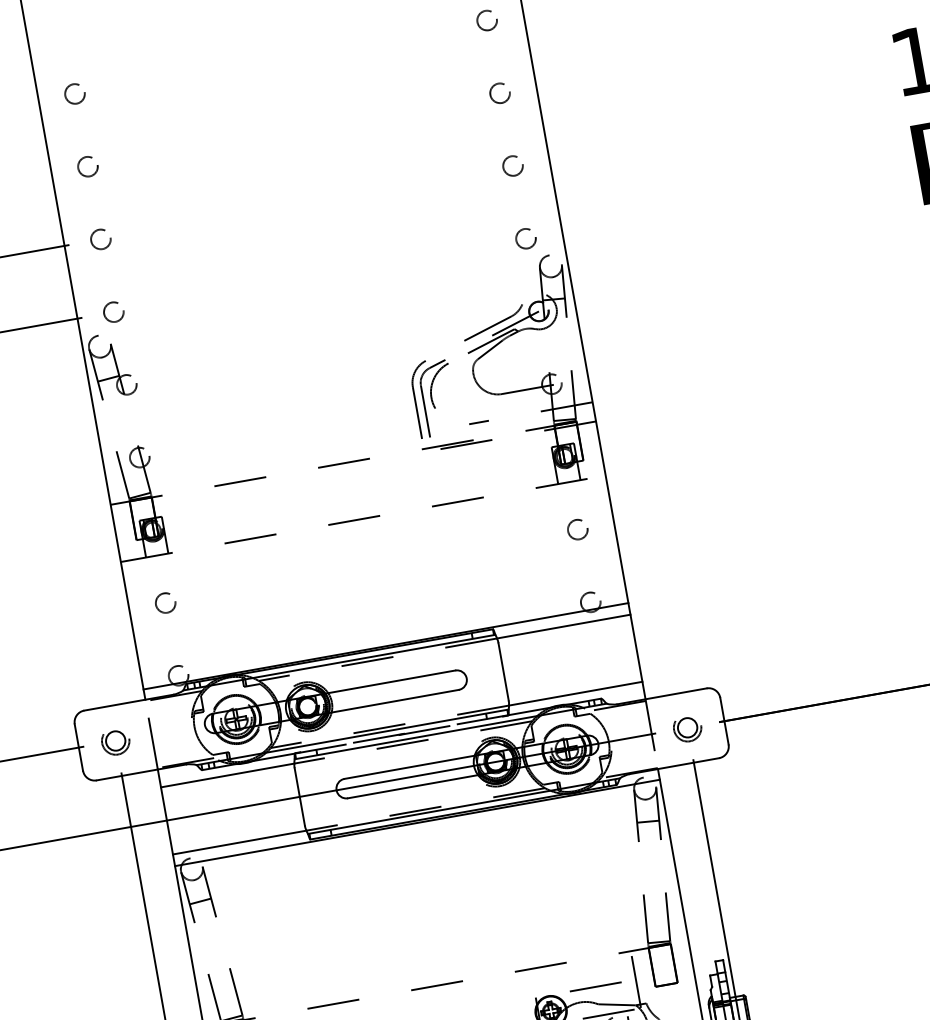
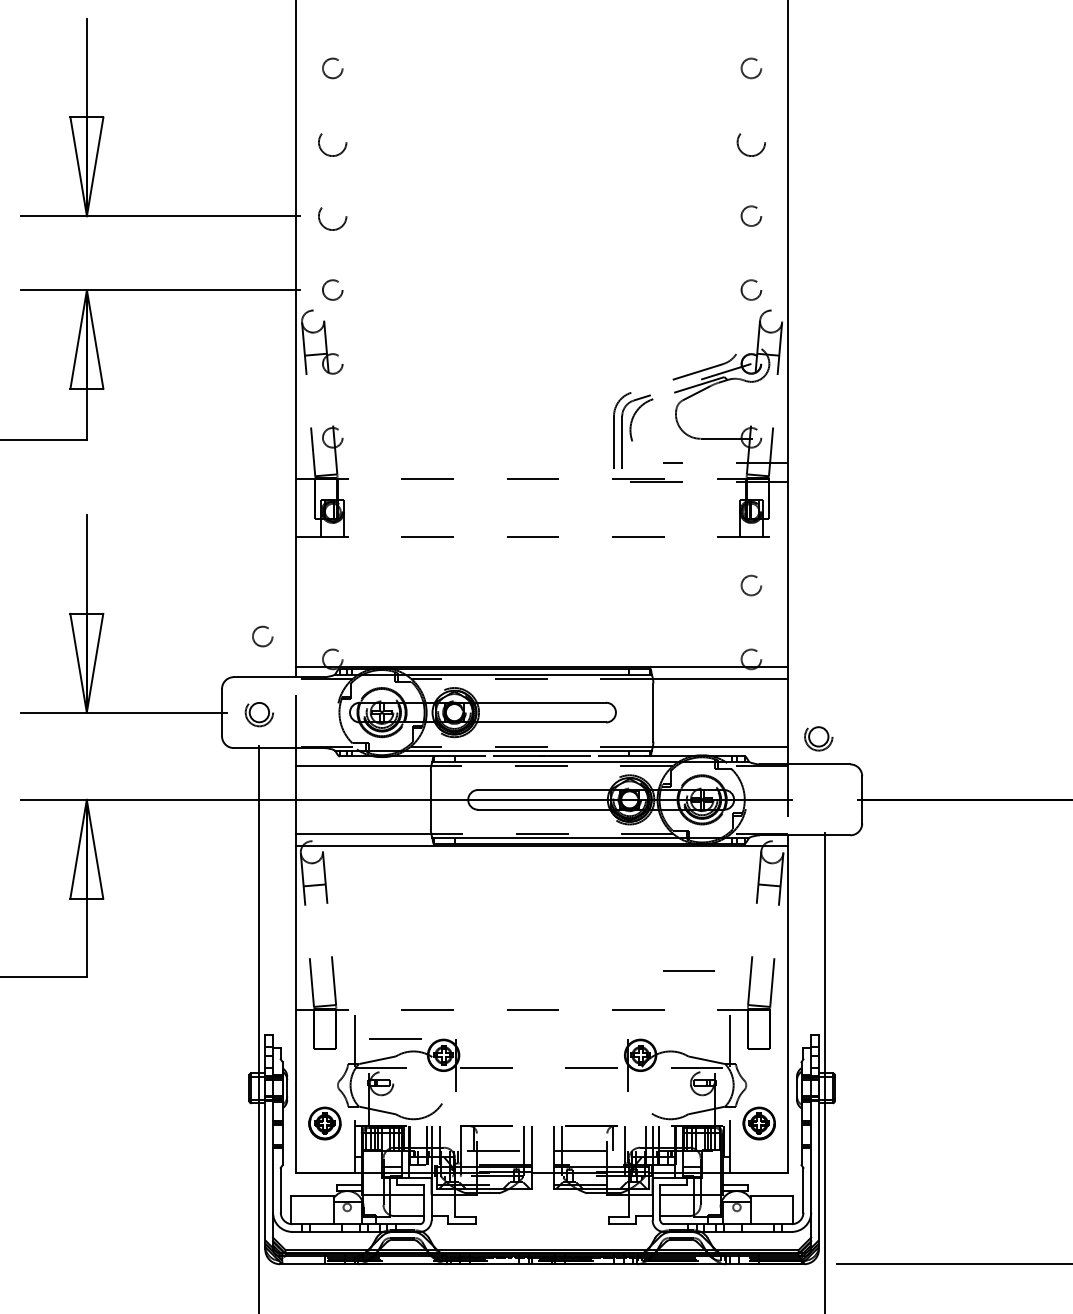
circle: (500, 93) -> (751, 142), size x1.4
circle: (87, 166) -> (332, 142), size x1.4
circle: (100, 238) -> (332, 215), size x1.4
circle: (165, 603) -> (262, 636), moved
part: (687, 729) -> (818, 738), moved
line: (595, 986) -> (688, 970), moved

